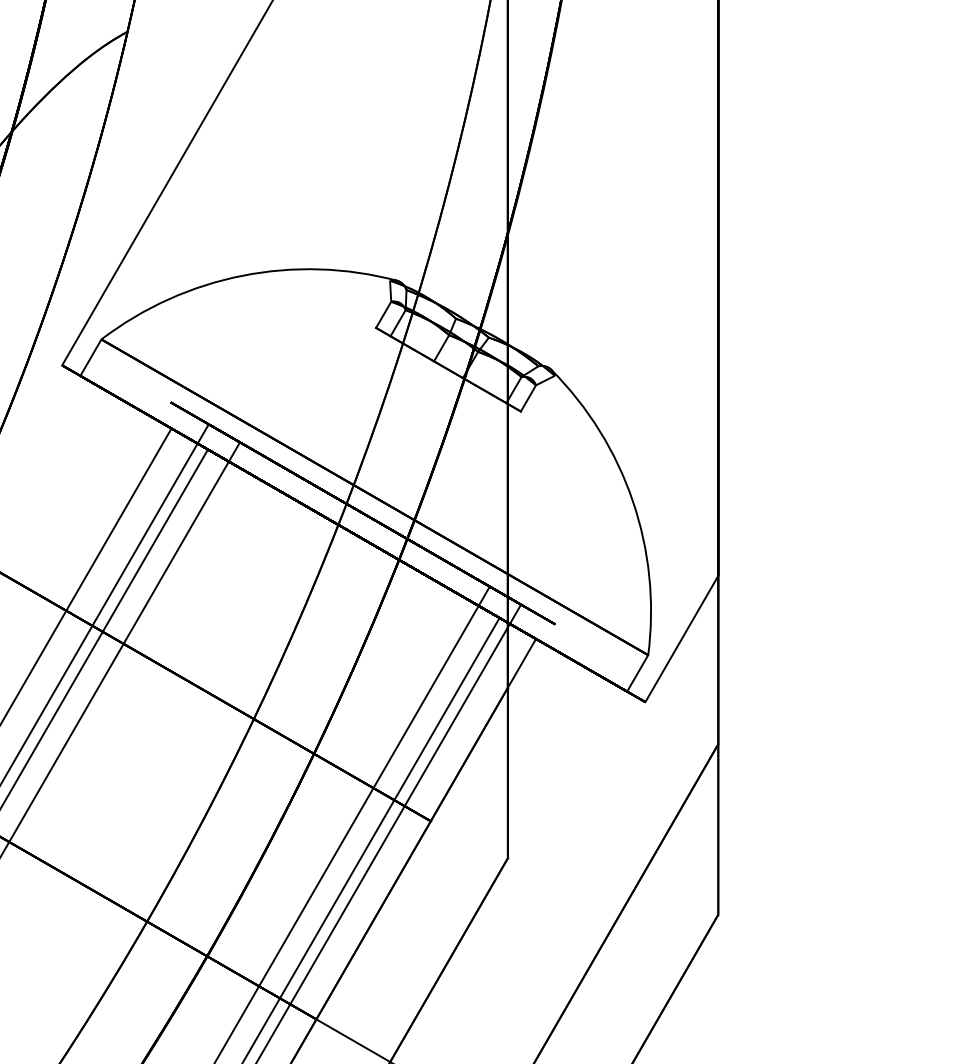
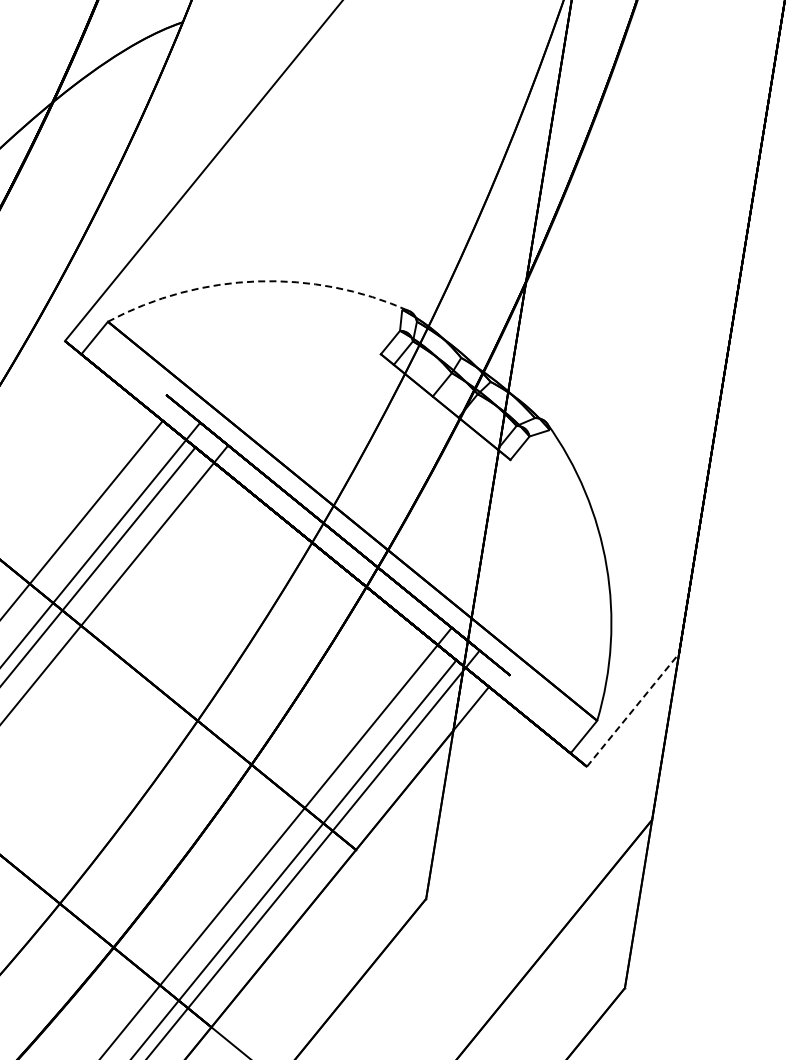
arc: (242, 275) -> (257, 281), solid -> dashed
line: (681, 638) -> (632, 709), solid -> dashed

